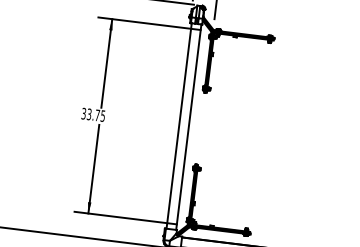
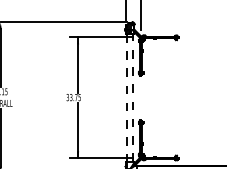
line: (179, 125) -> (127, 97), solid -> dashed
line: (189, 126) -> (133, 97), solid -> dashed

